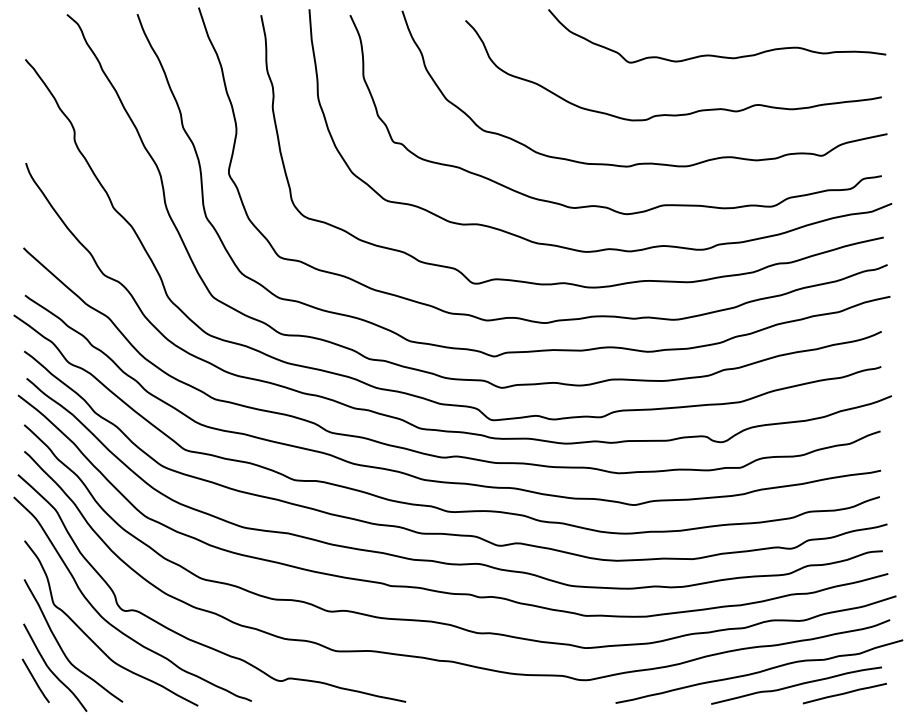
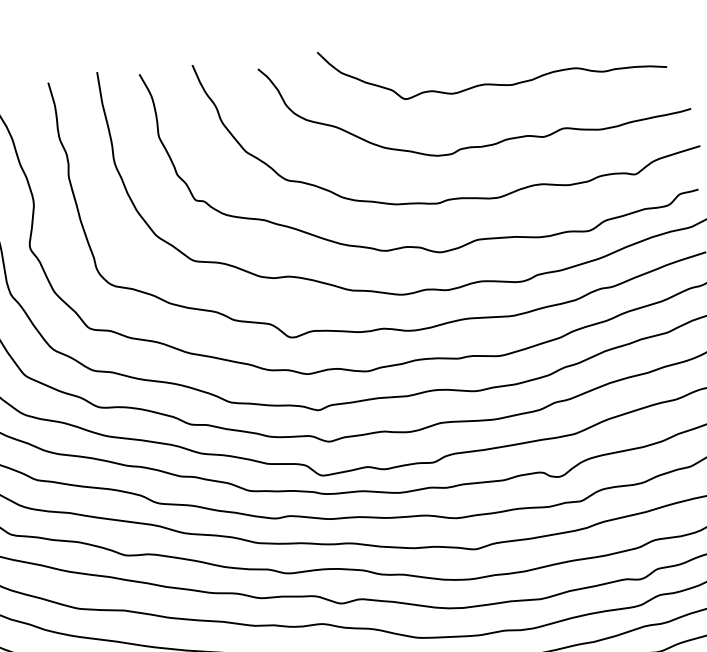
curve: (712, 54) -> (489, 83), moved

